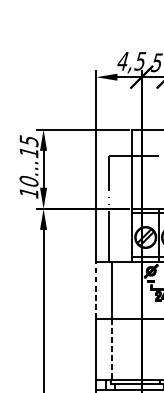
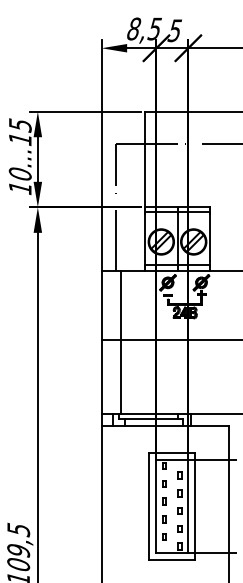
text: (122, 60) -> (133, 28), 4,5 -> 8,5
line: (96, 290) -> (101, 305), dashed -> solid
line: (111, 348) -> (120, 376), dashed -> solid

